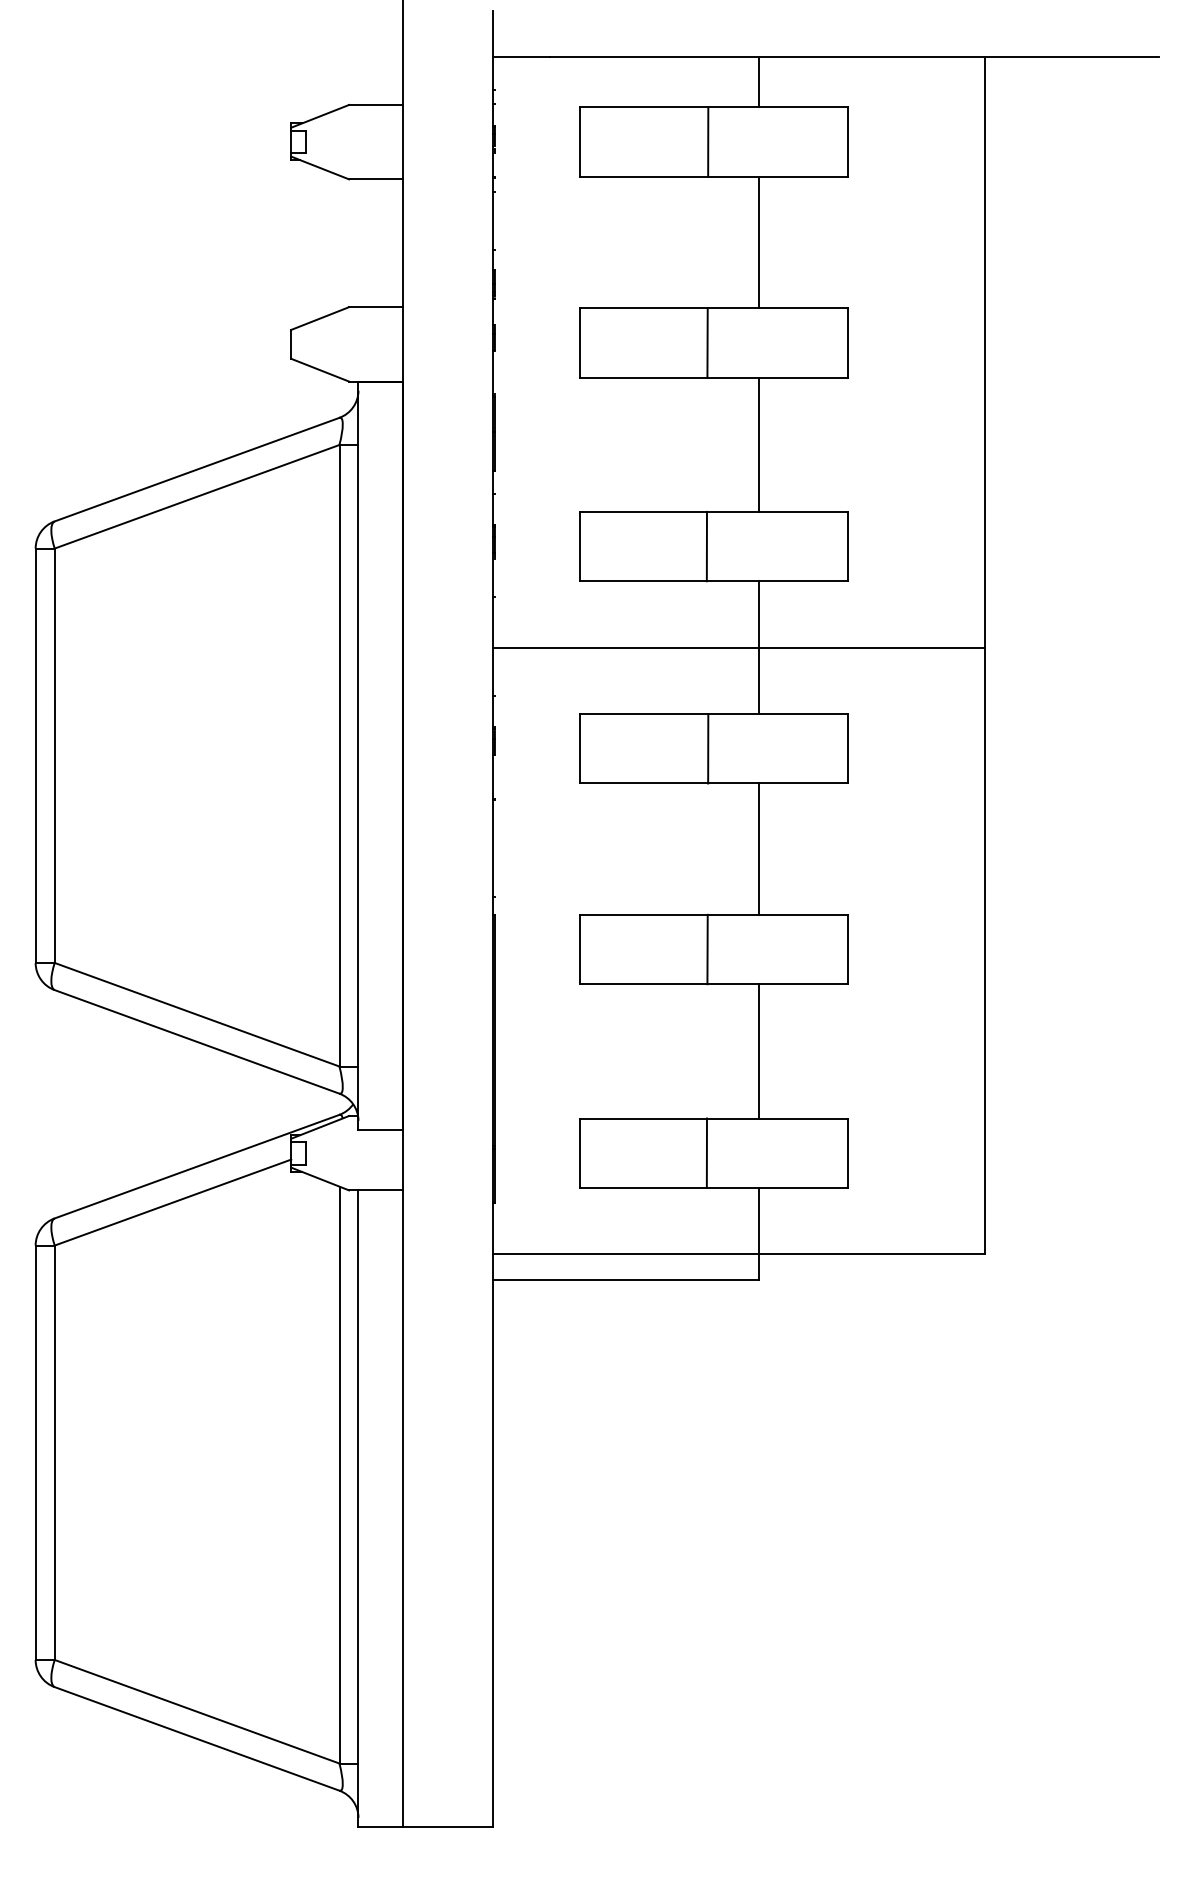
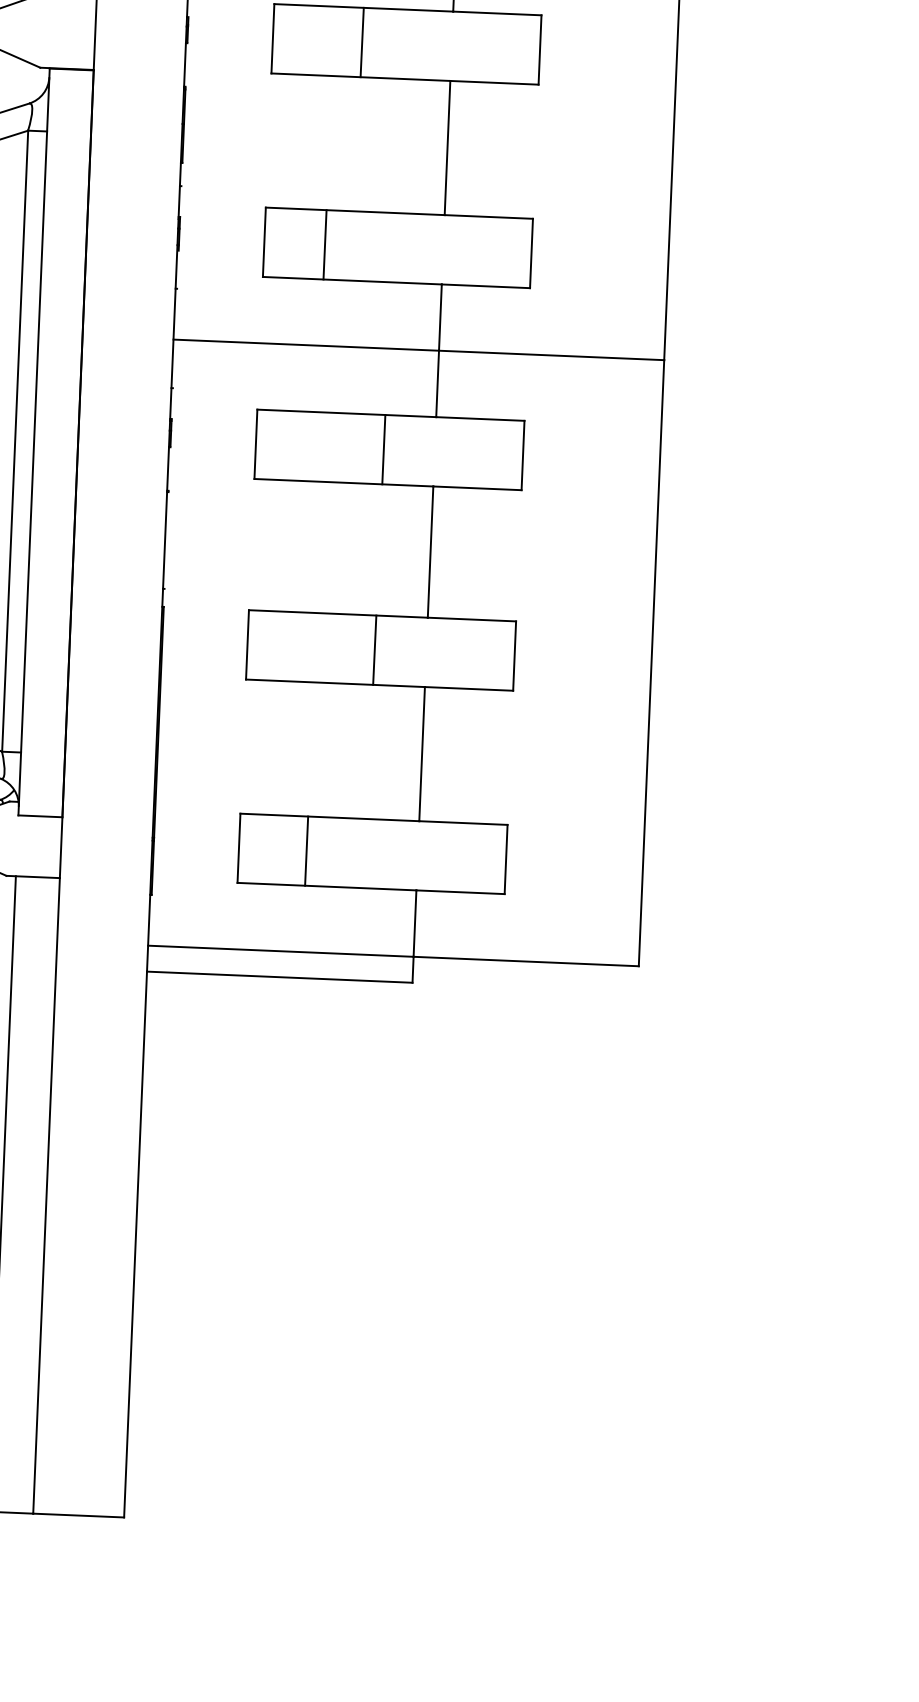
line: (707, 342) -> (362, 42), moved
line: (706, 546) -> (324, 244), moved
line: (706, 1152) -> (306, 850), moved

